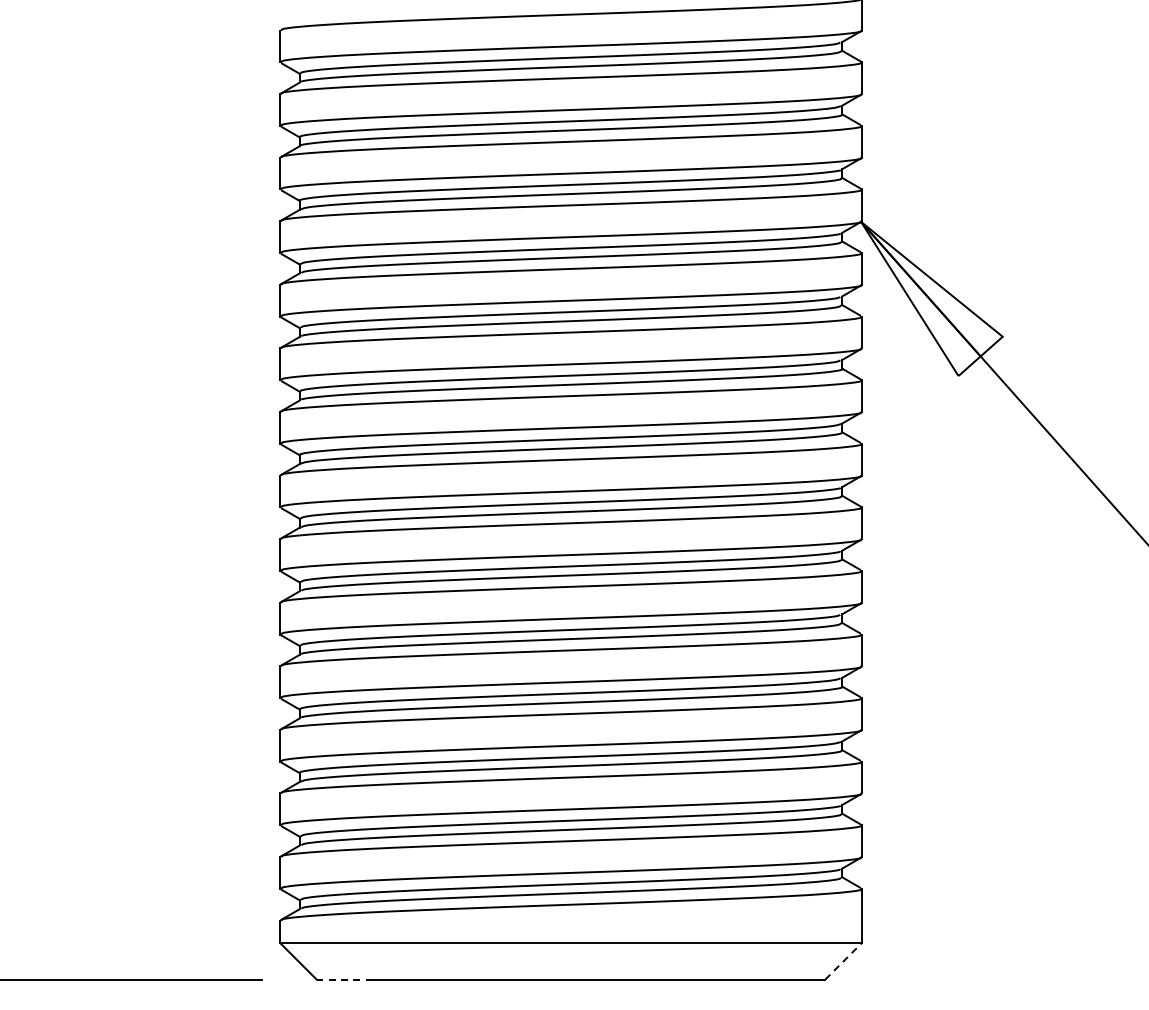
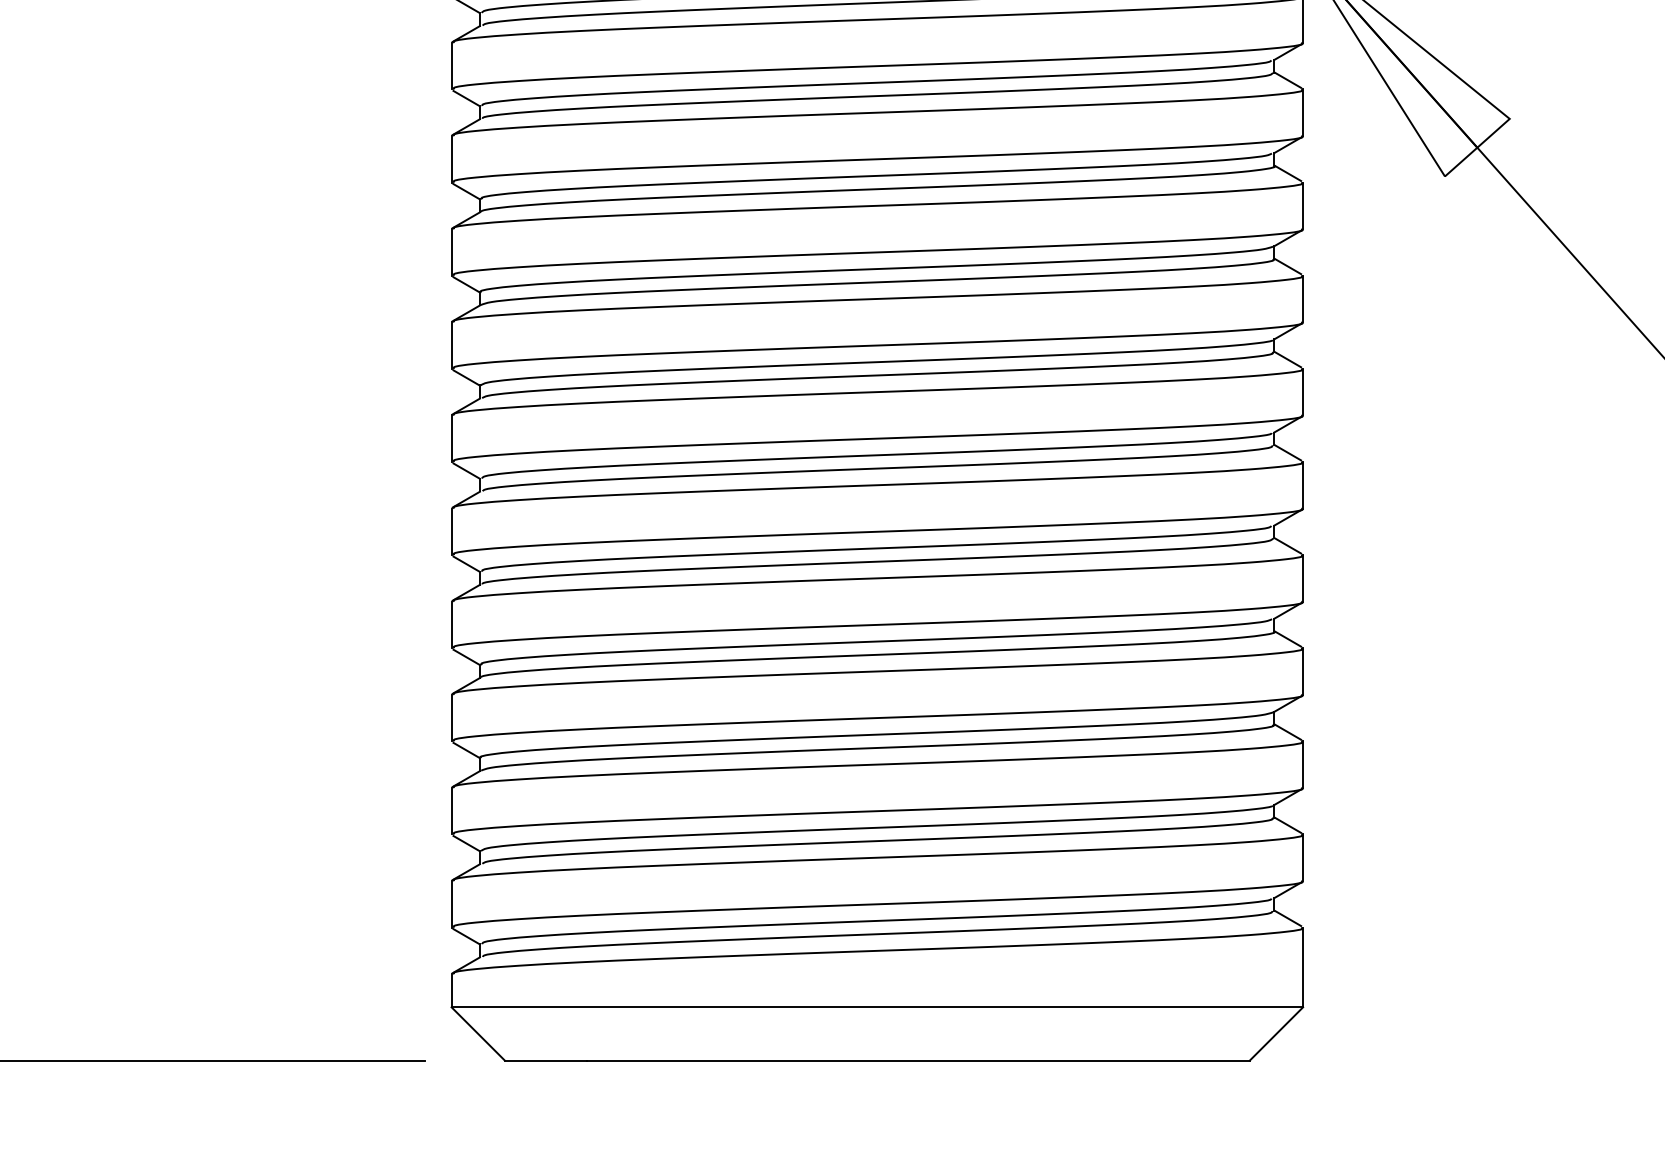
line: (843, 961) -> (1276, 1034), dashed -> solid
line: (344, 979) -> (545, 1060), dashed -> solid

